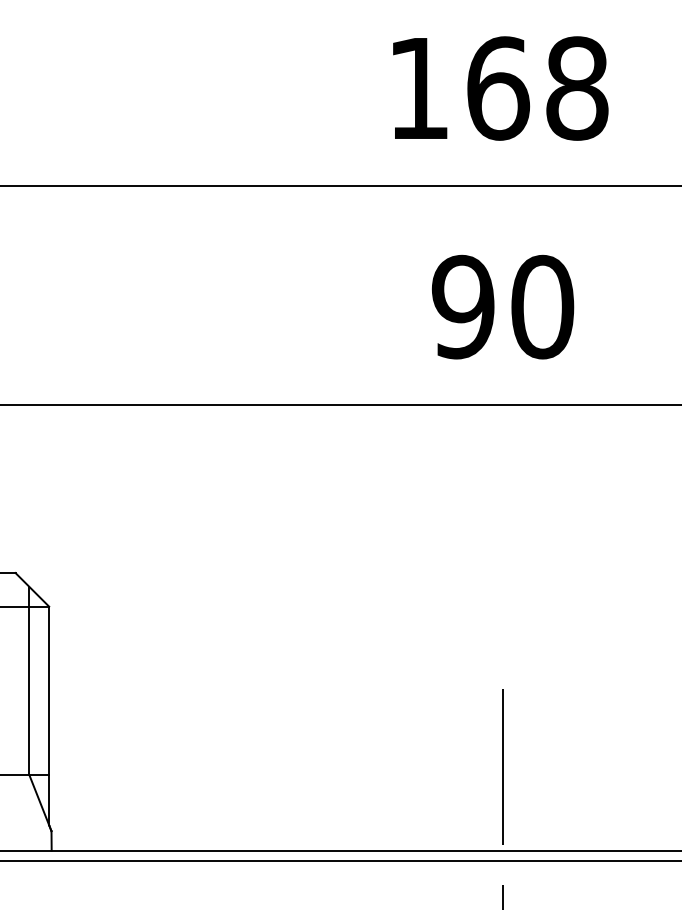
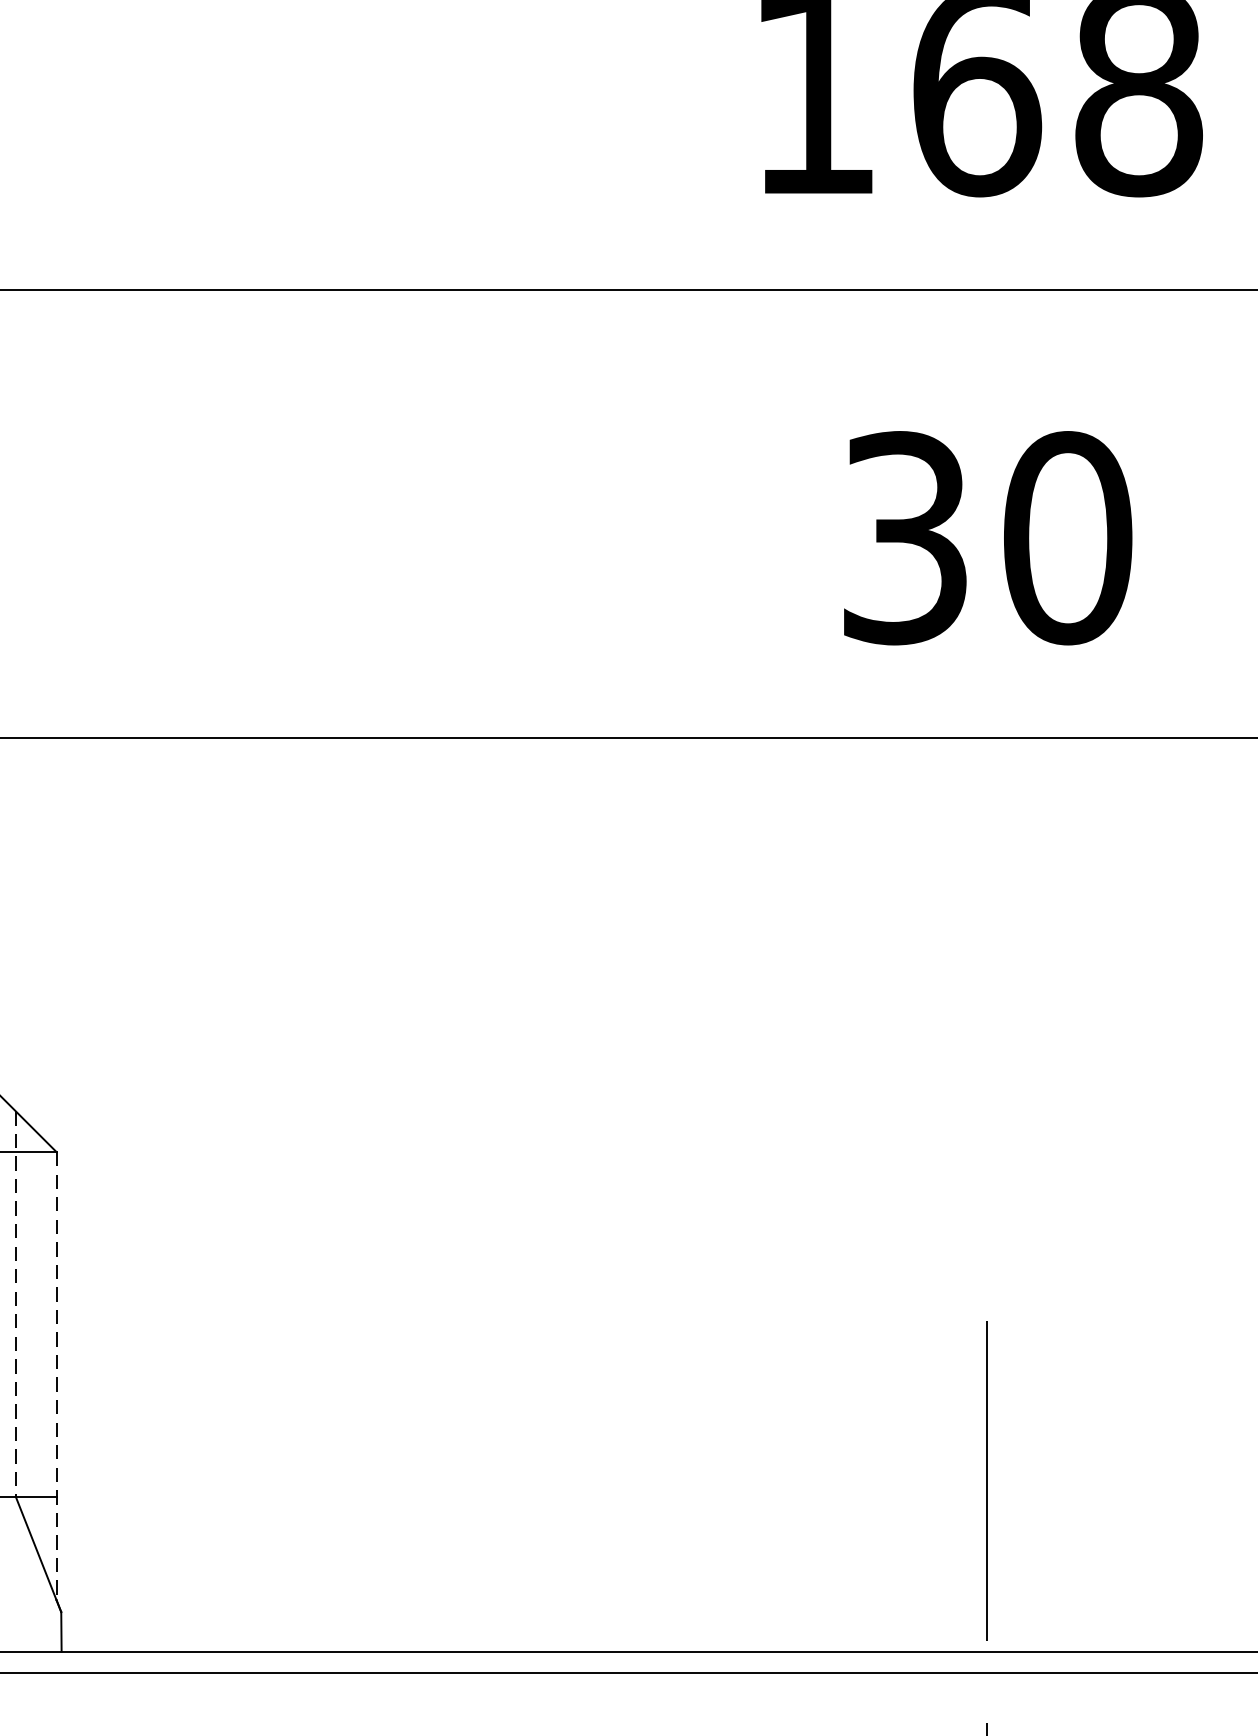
text: (462, 307) -> (903, 538), 90 -> 30
line: (29, 681) -> (16, 1305), solid -> dashed
line: (49, 716) -> (57, 1377), solid -> dashed

